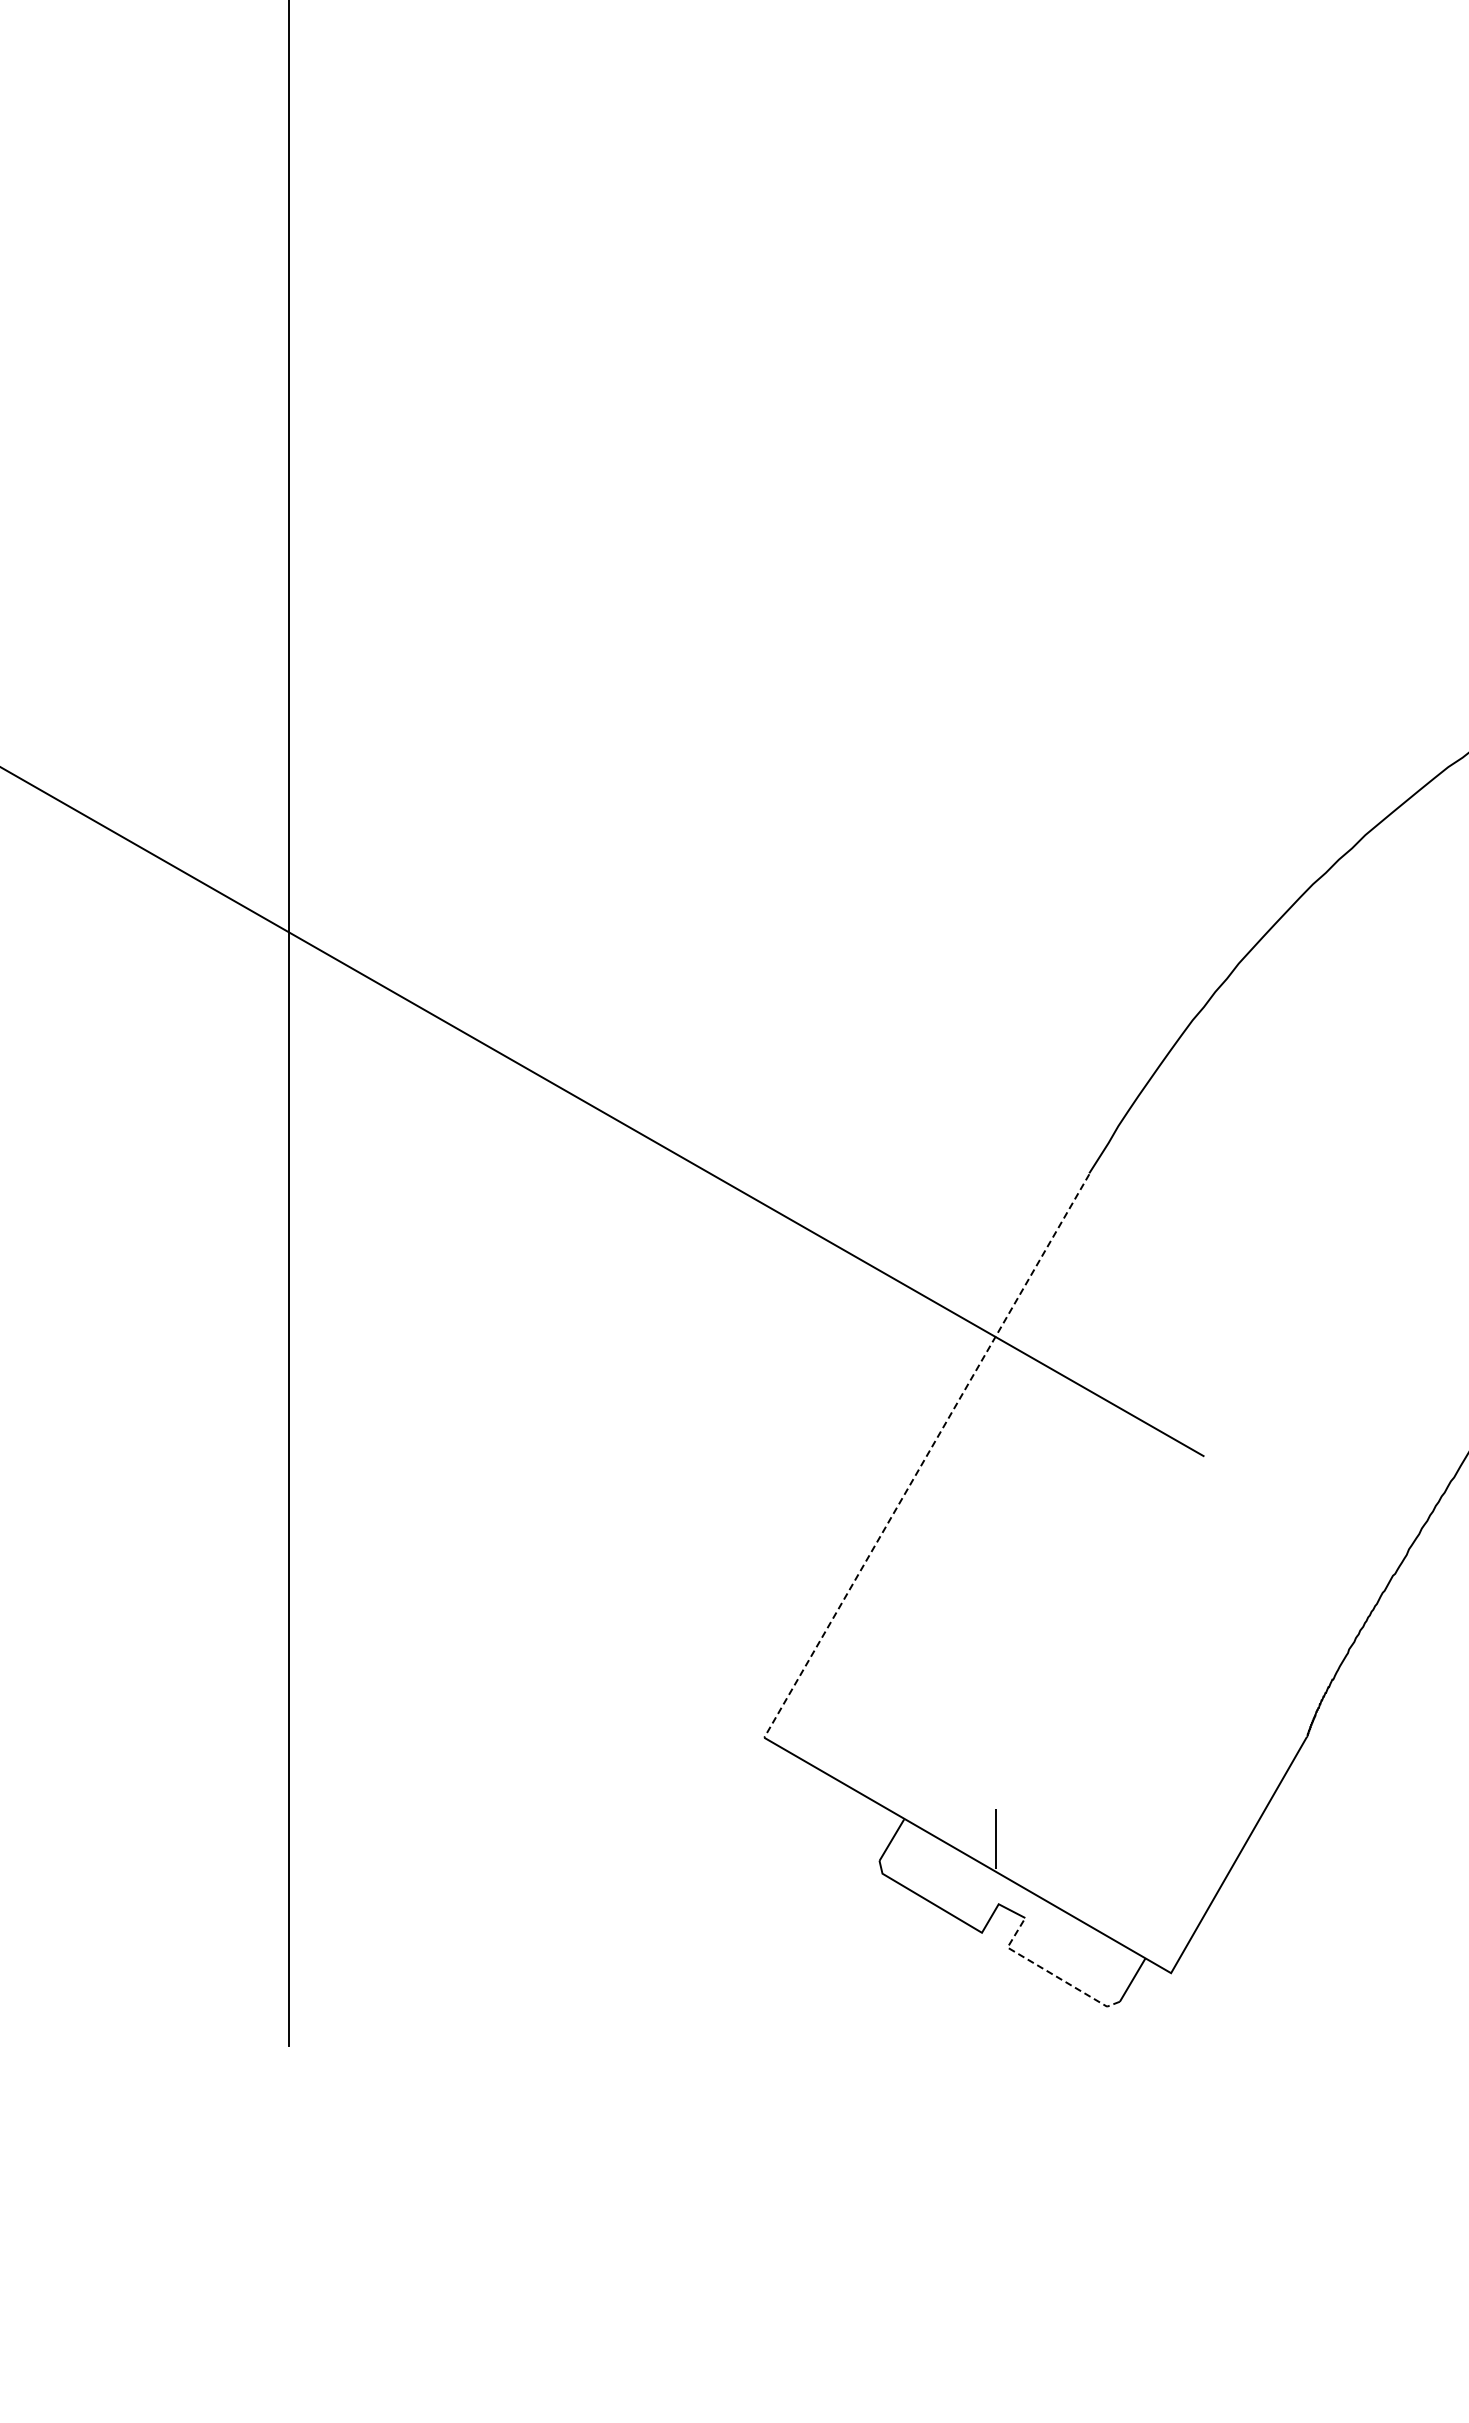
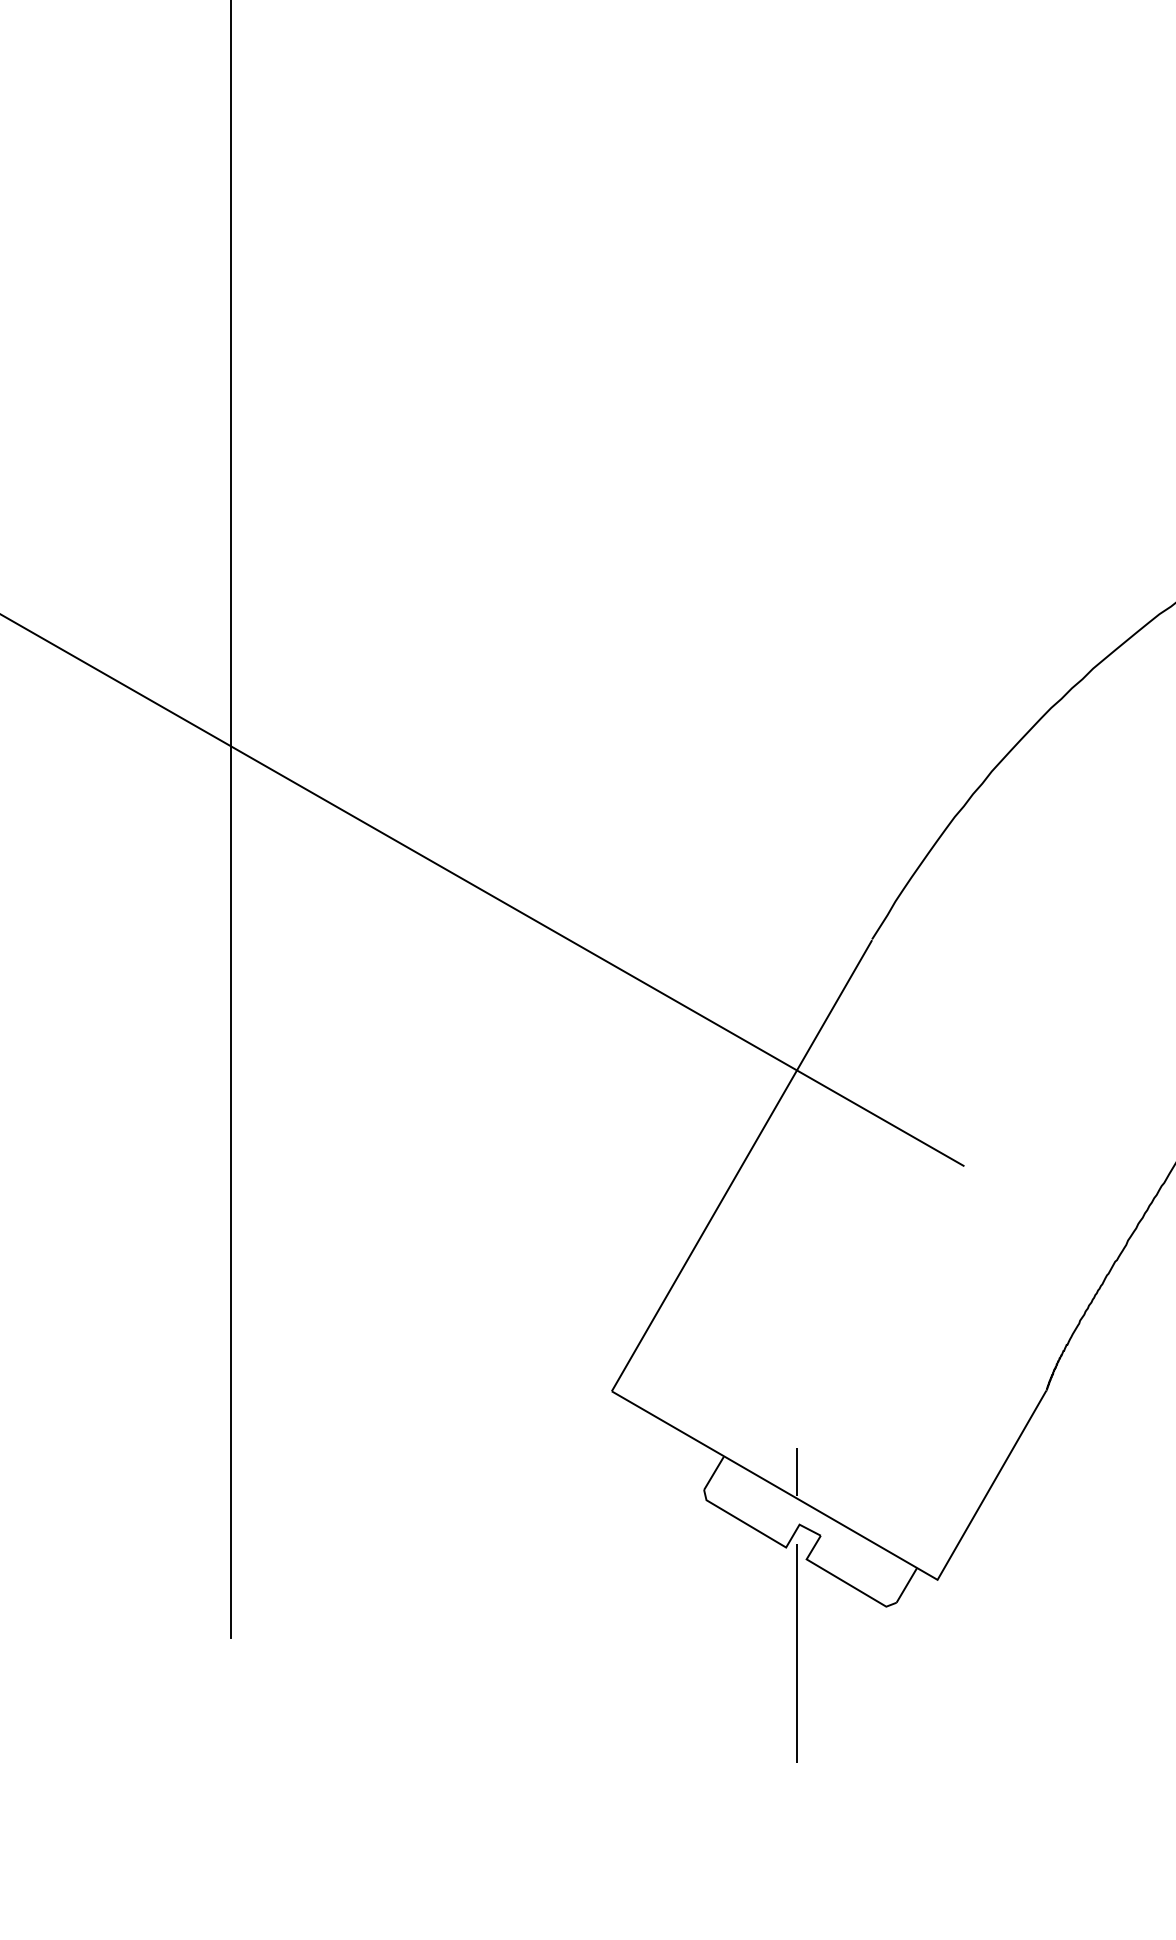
line: (926, 1456) -> (741, 1166), dashed -> solid
line: (1047, 1971) -> (838, 1578), dashed -> solid
line: (995, 2064) -> (796, 1652), added

